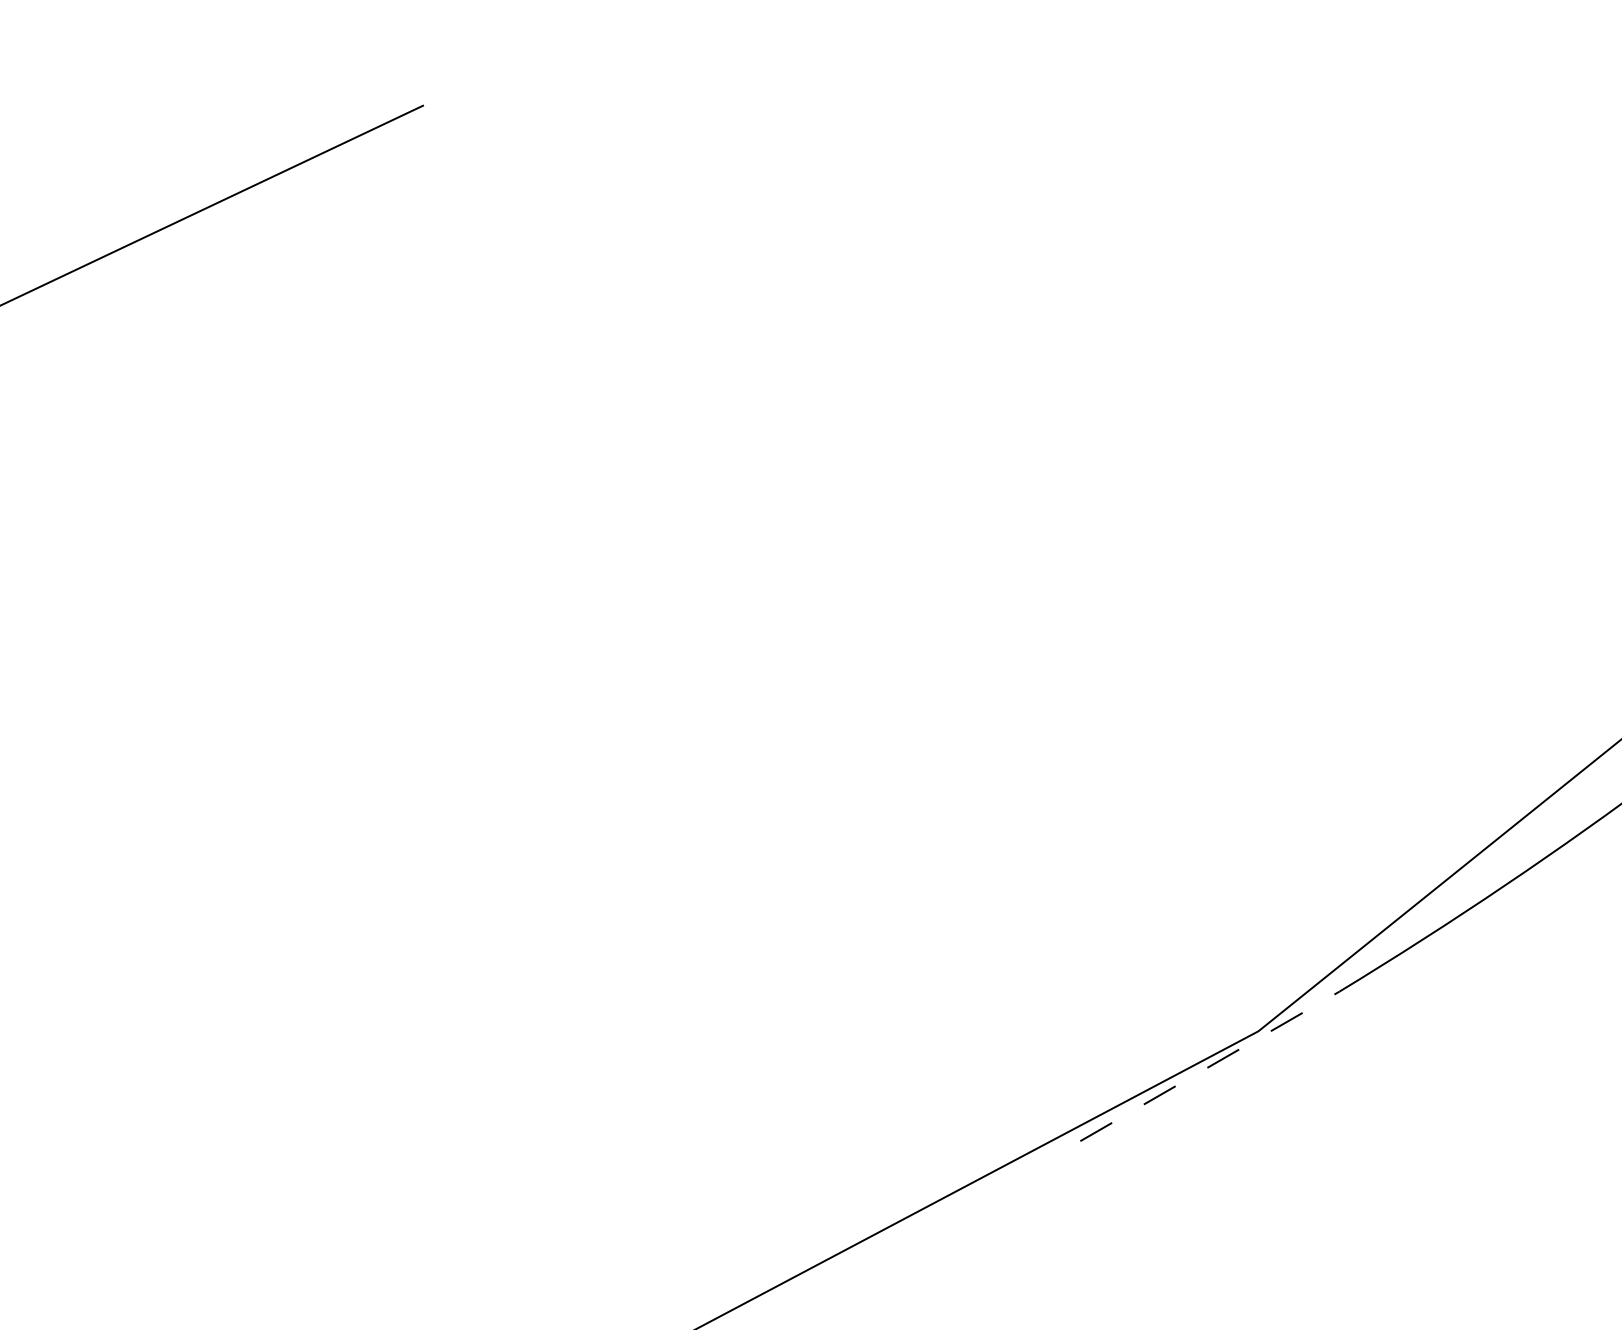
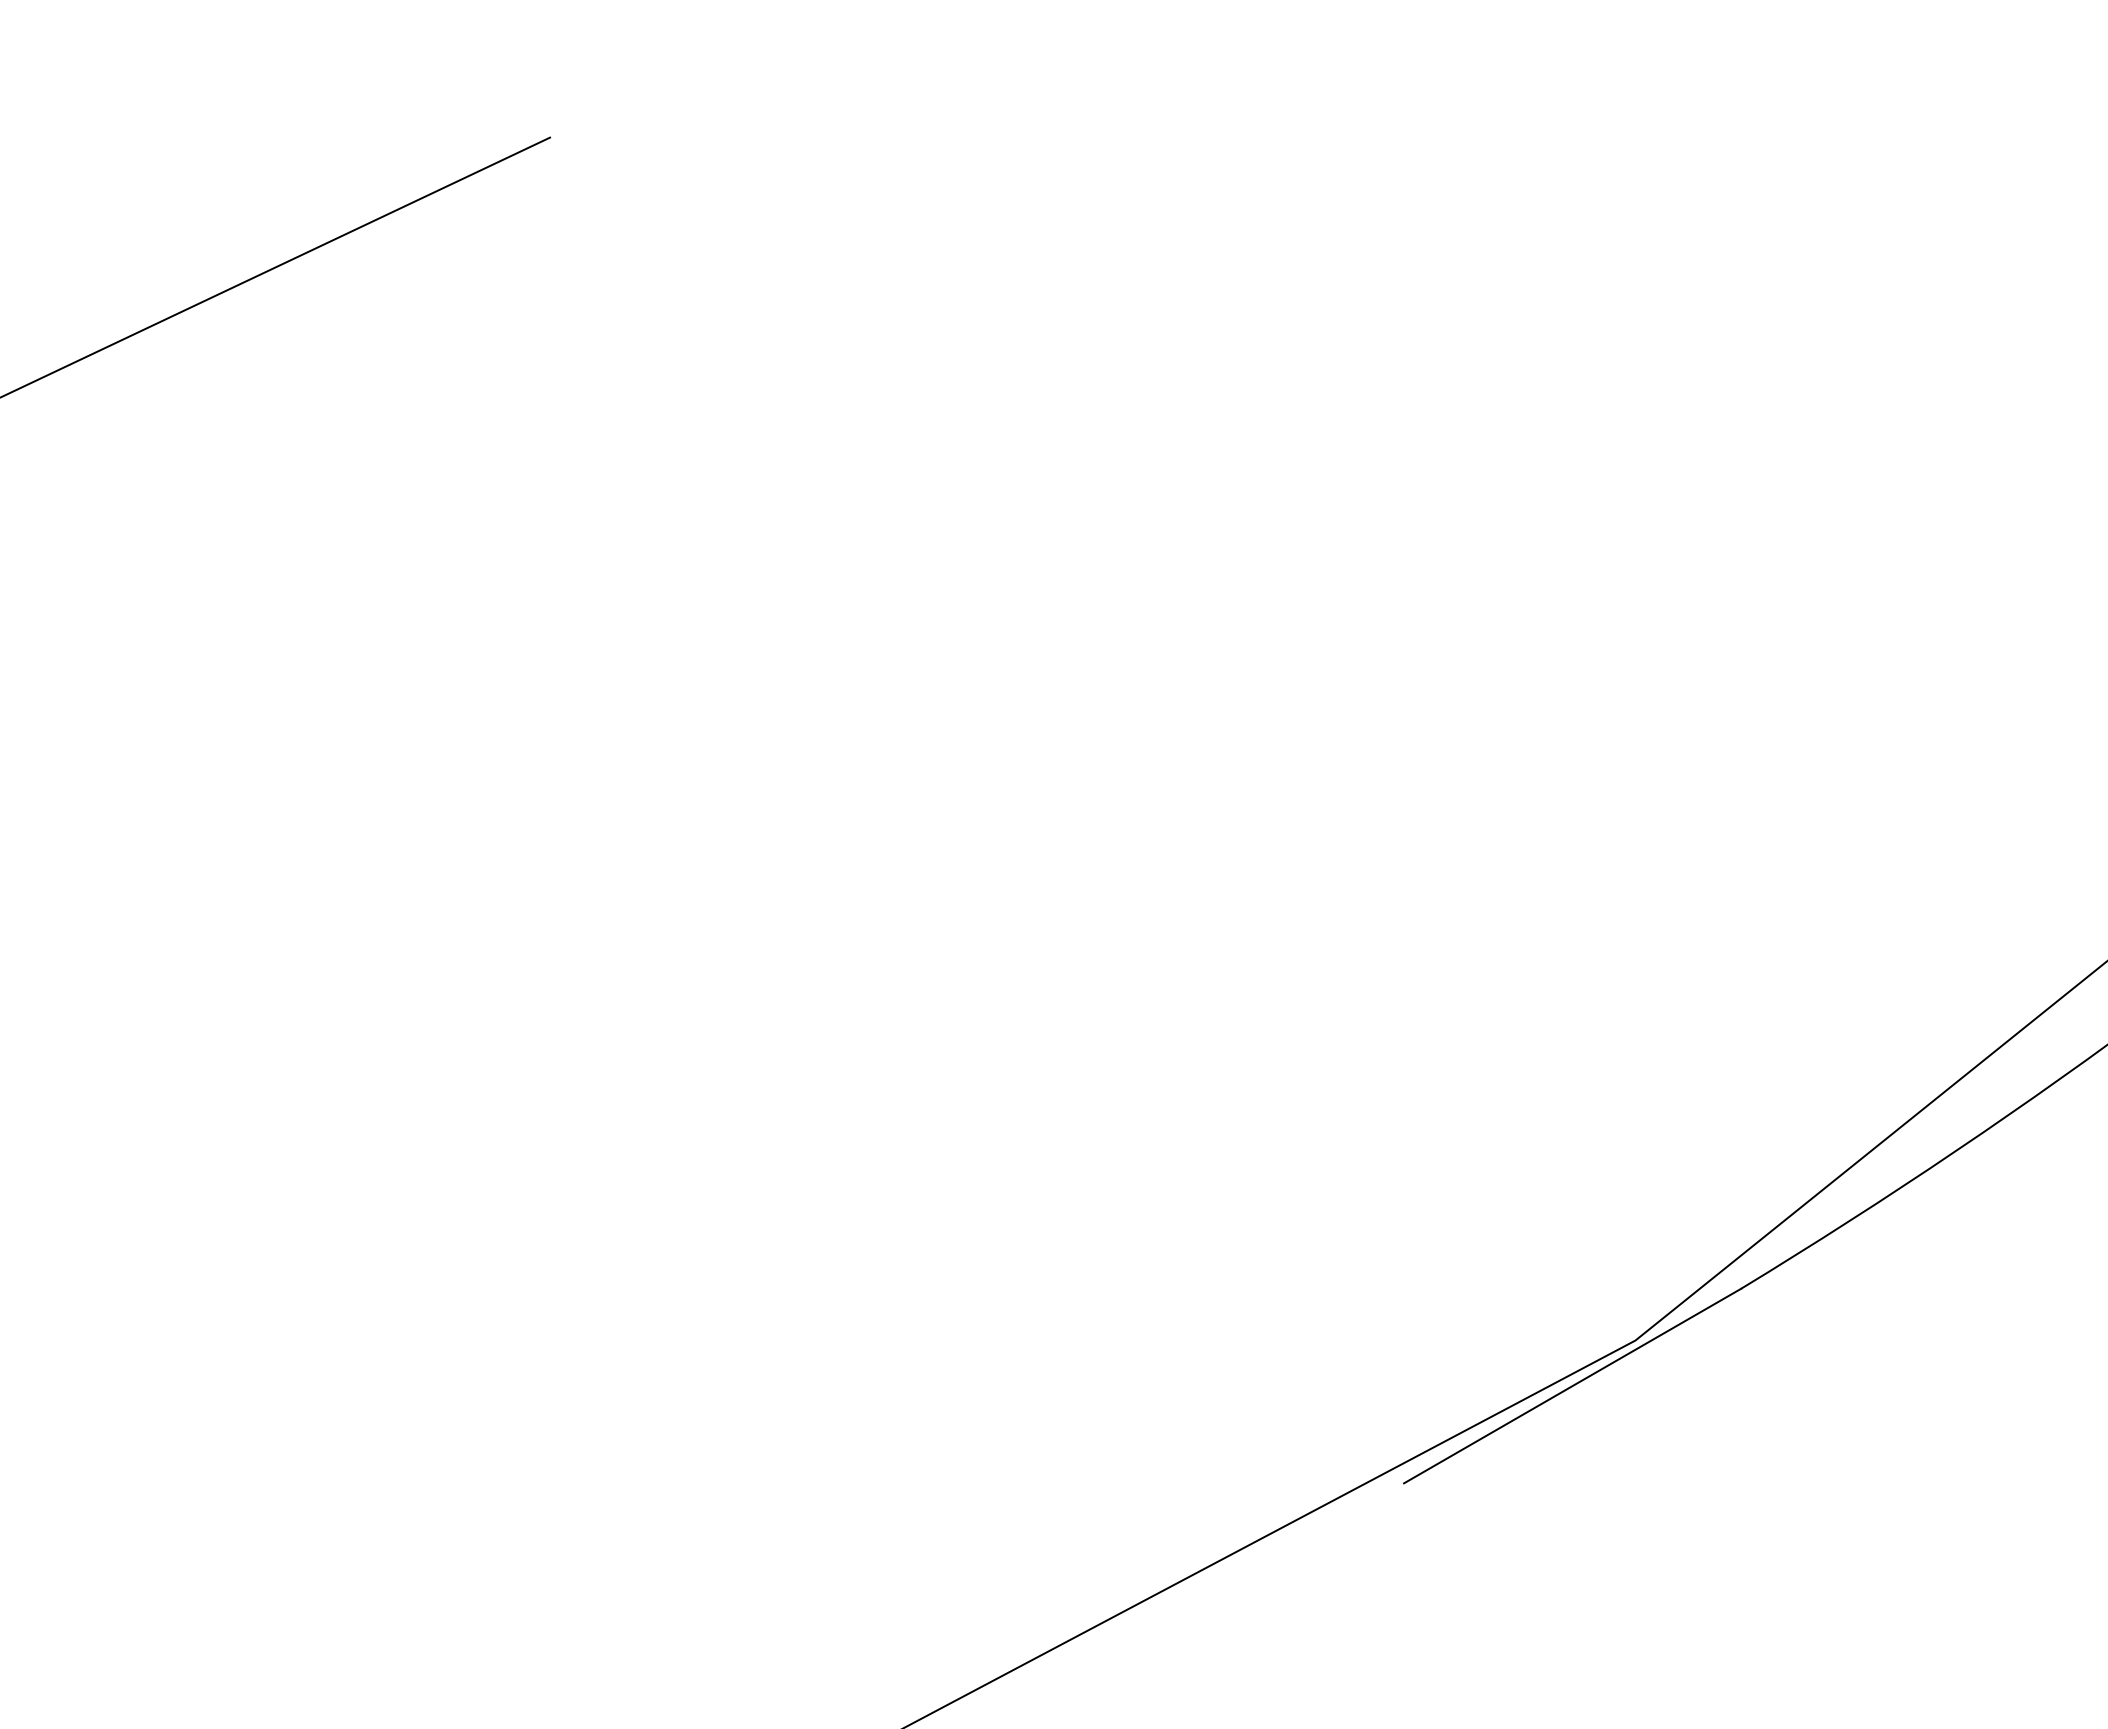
line: (1209, 1066) -> (1572, 1386), dashed -> solid

